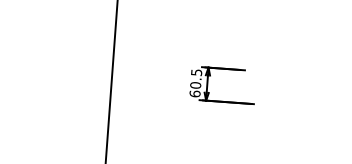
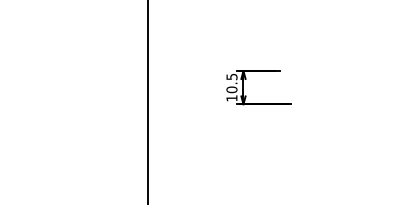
text: (194, 94) -> (231, 98), 60.5 -> 10.5

